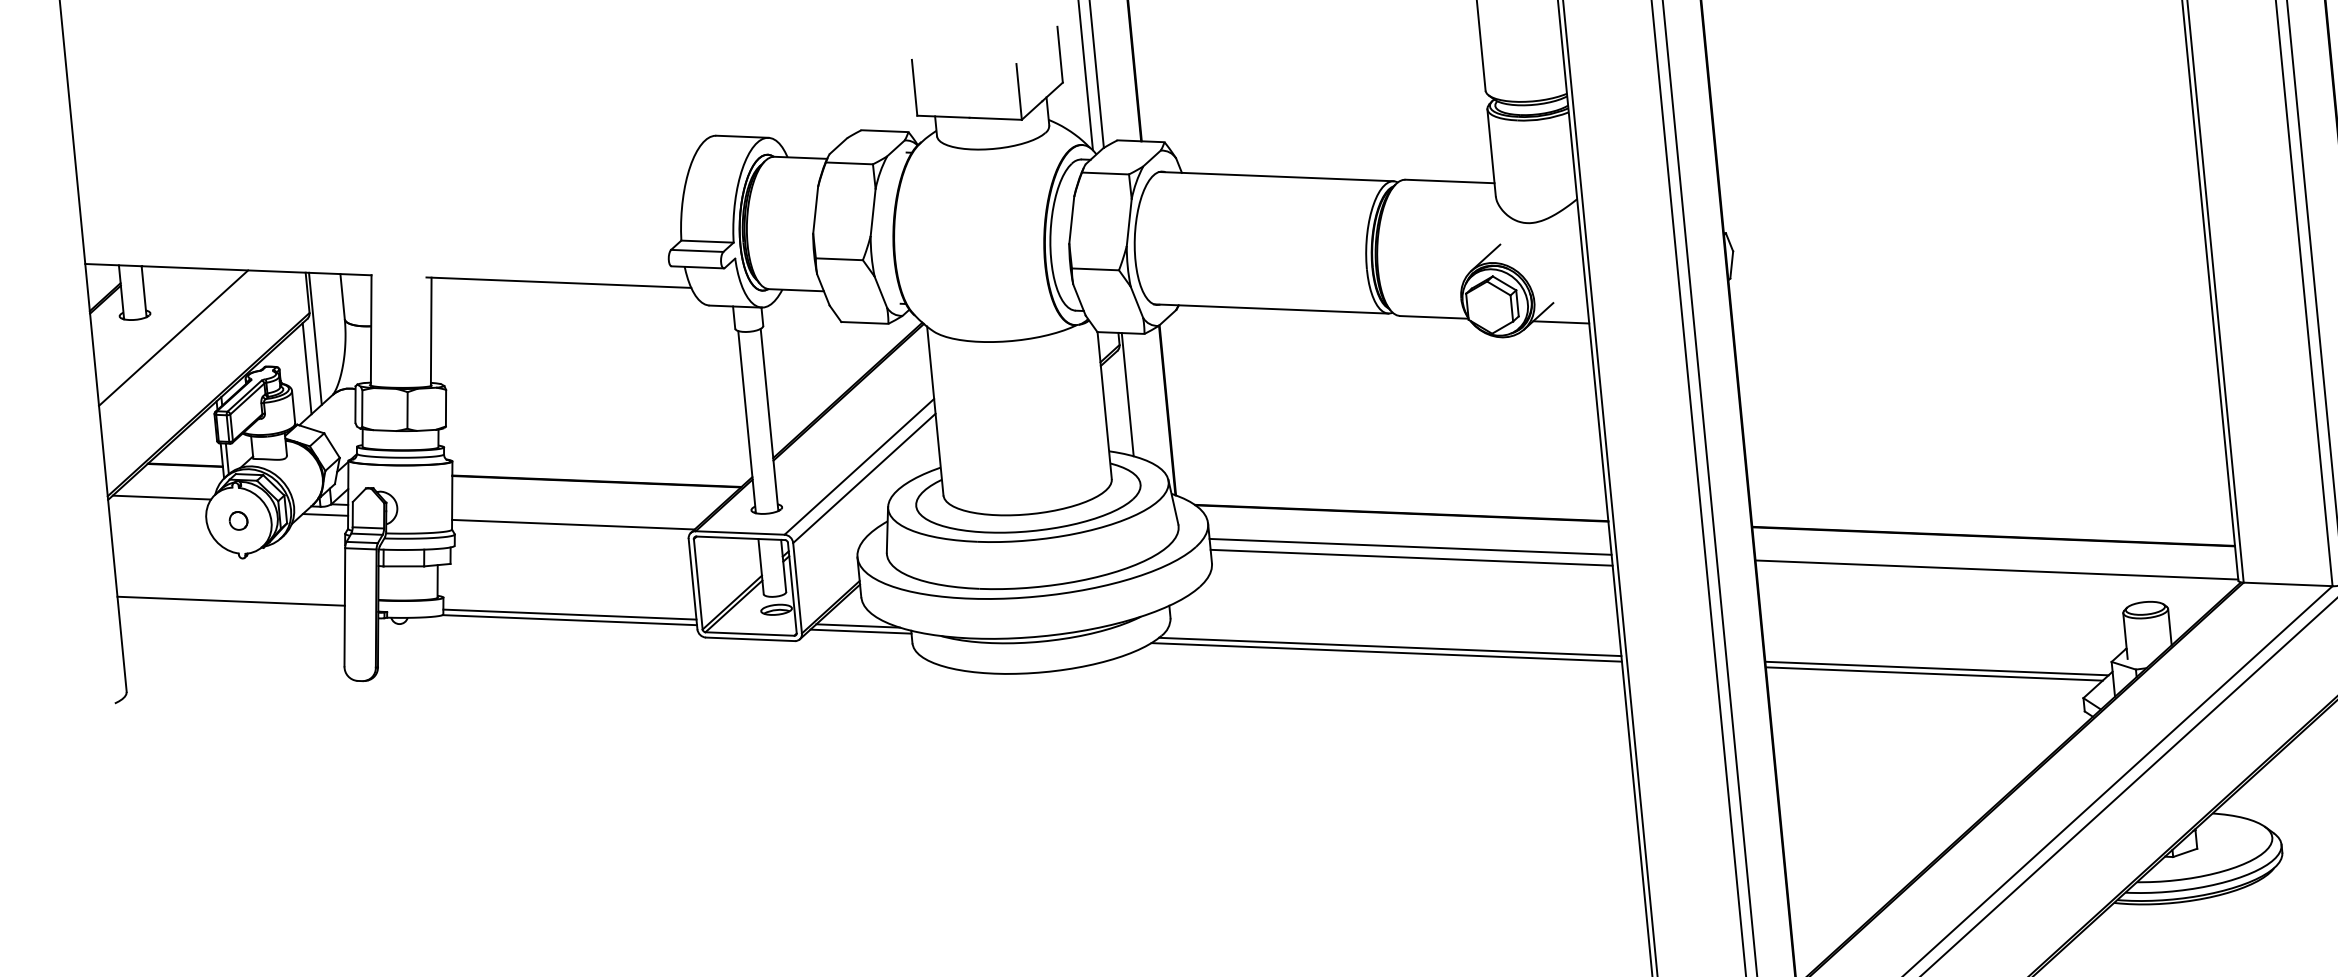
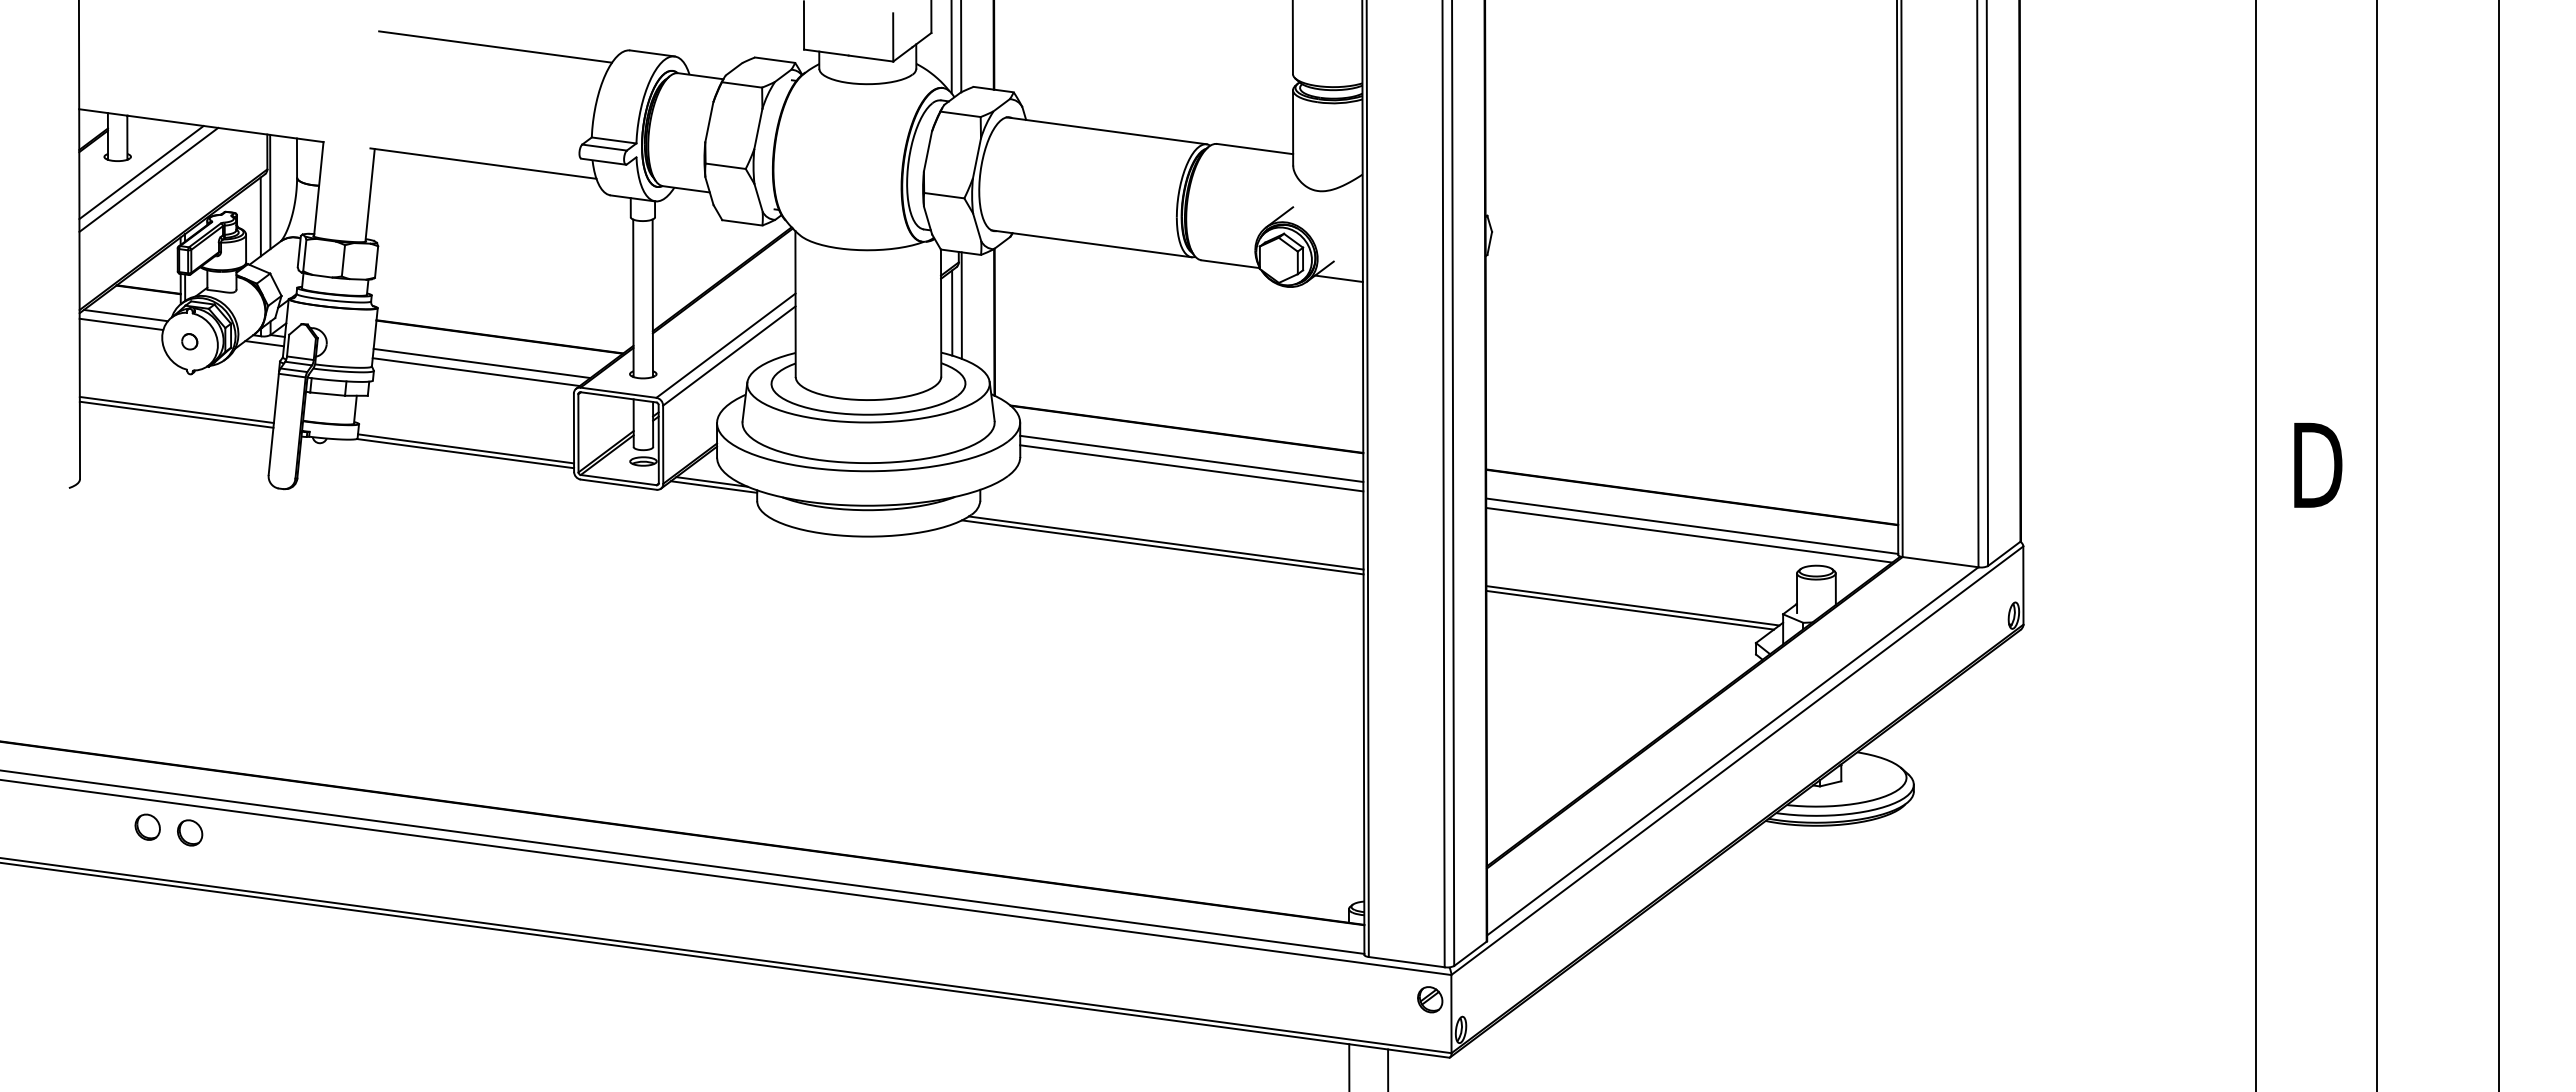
line: (560, 145) -> (495, 46), added
line: (164, 330) -> (141, 172), added
line: (1117, 403) -> (952, 312), added
line: (157, 508) -> (121, 324), added
line: (578, 514) -> (481, 363), added
line: (1994, 579) -> (1689, 534), added
line: (231, 606) -> (176, 414), added

